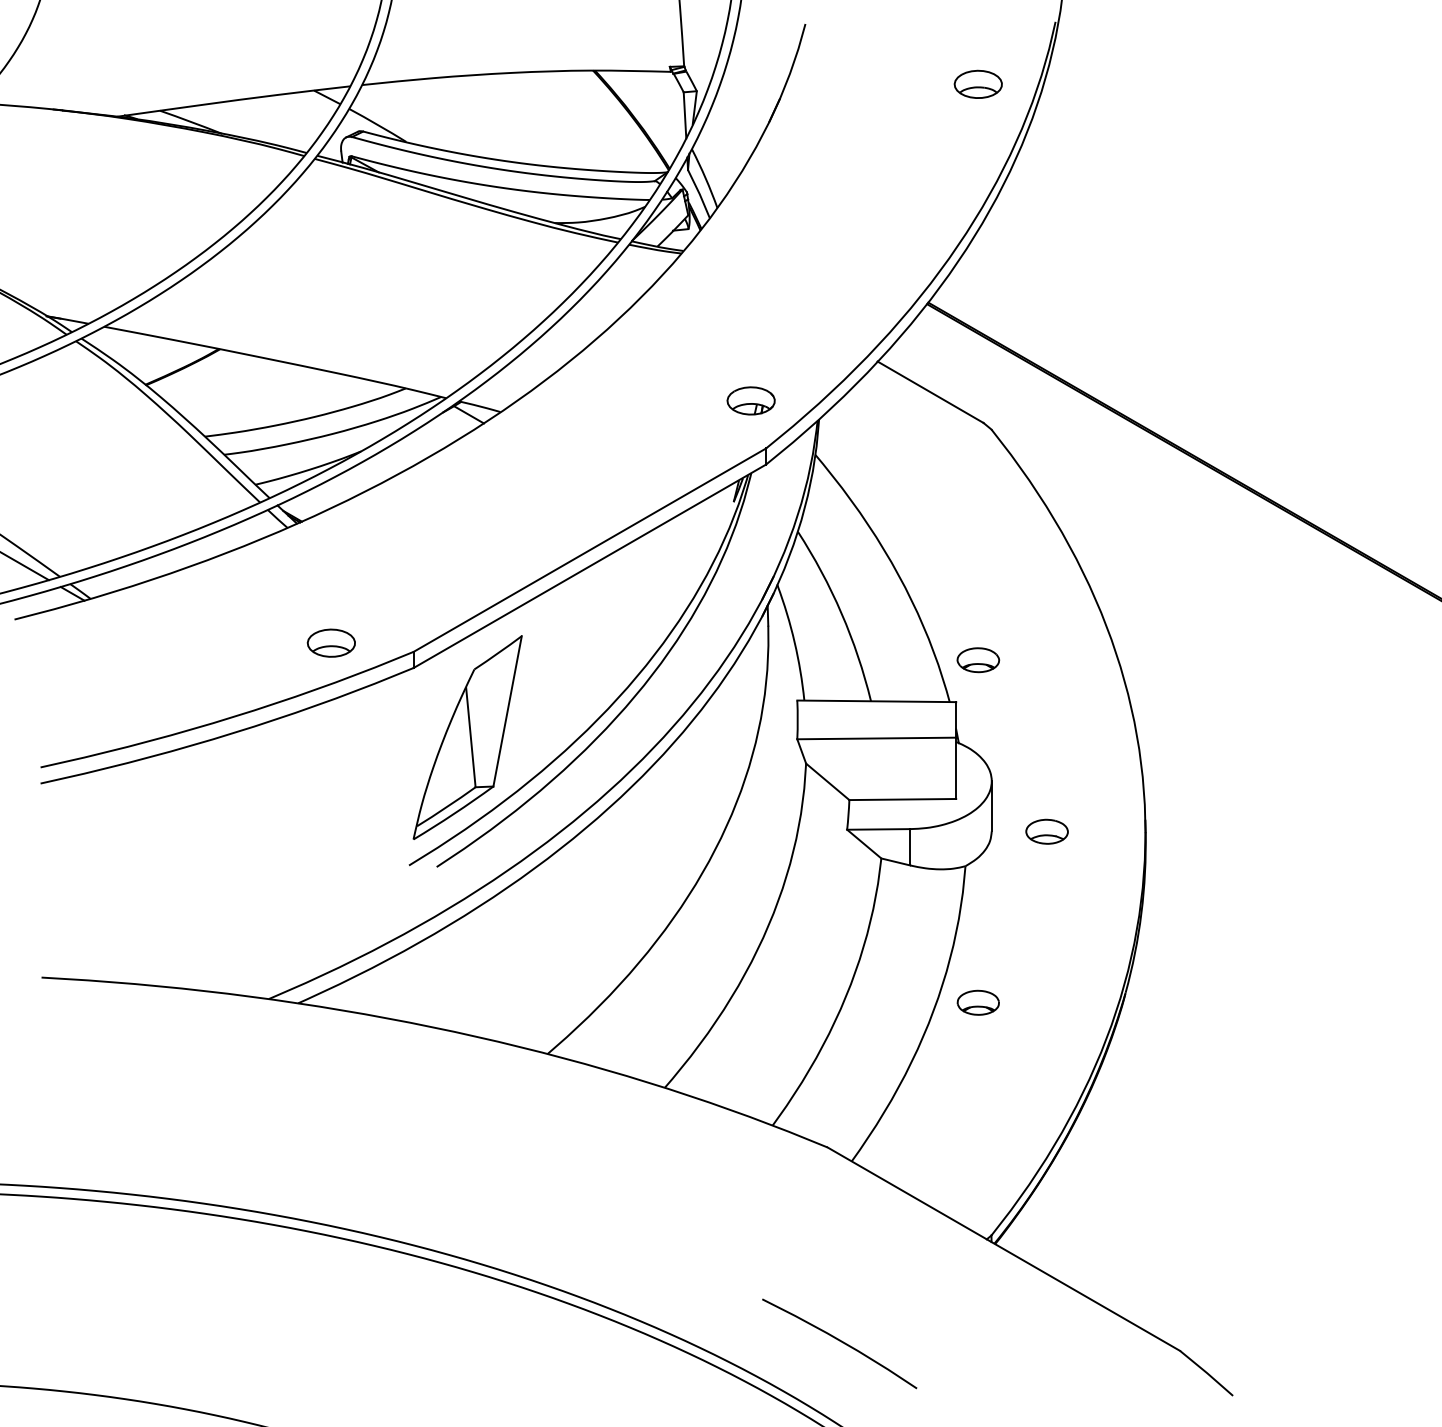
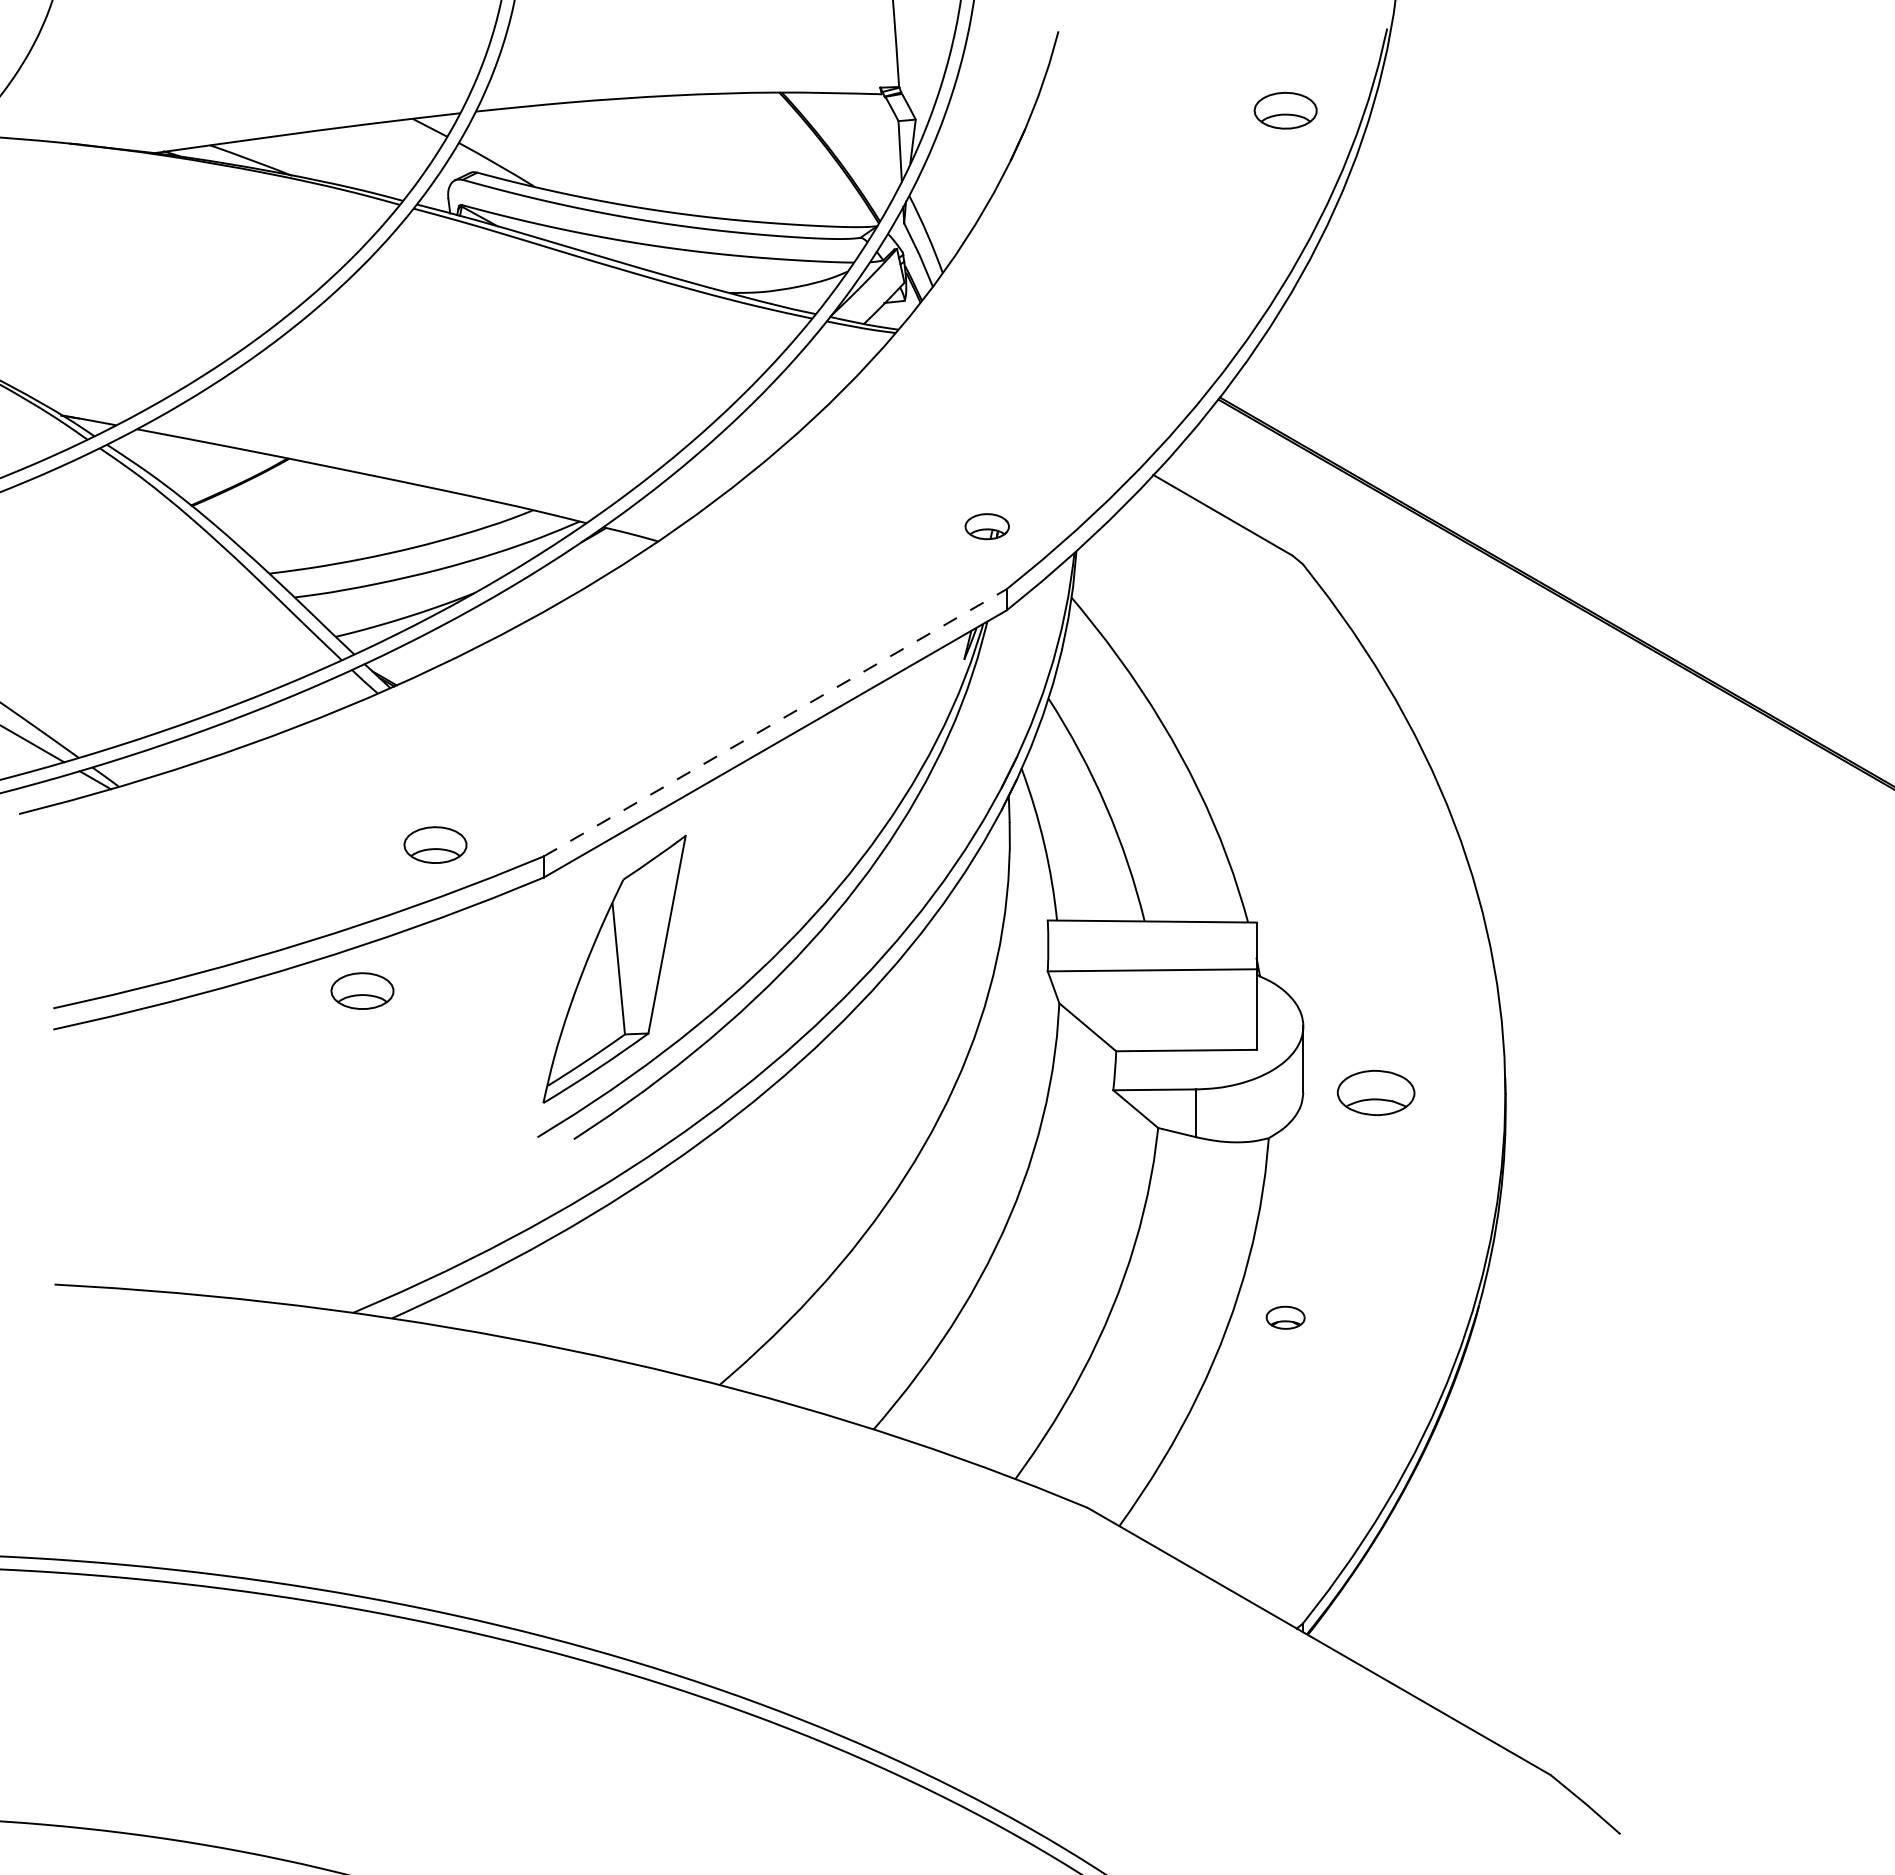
part: (751, 400) -> (987, 526), size x0.7
line: (469, 414) -> (616, 544), removed
line: (590, 549) -> (775, 722), solid -> dashed
part: (978, 660) -> (1285, 867), removed
part: (275, 753) -> (362, 990), added
part: (1046, 831) -> (1375, 1092), size x1.4
part: (978, 1002) -> (1285, 1317), size x0.7
curve: (840, 1342) -> (1104, 1763), removed

